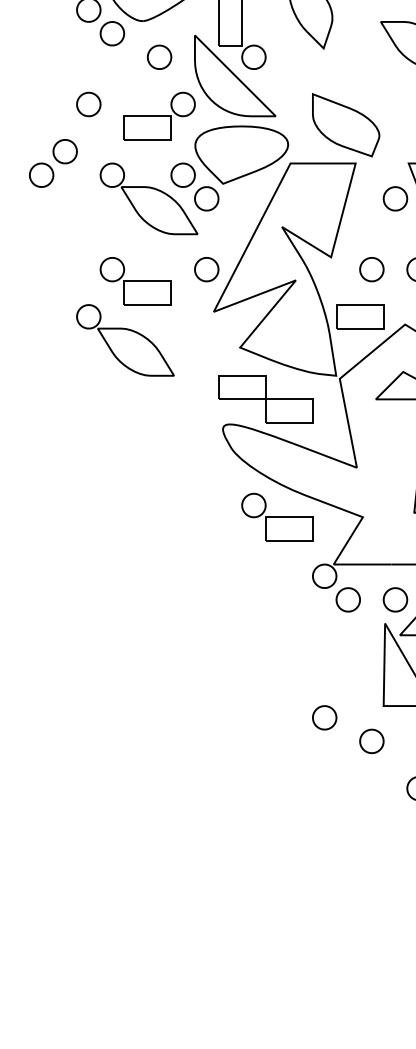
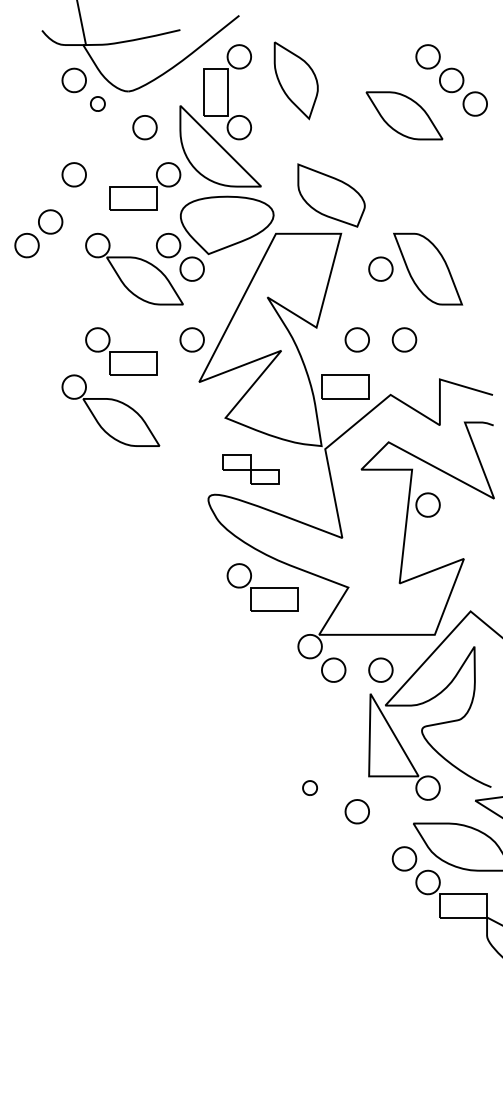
part: (112, 33) -> (97, 103), size x0.6
part: (265, 399) -> (250, 469), size x0.6
part: (324, 717) -> (309, 787), size x0.6

